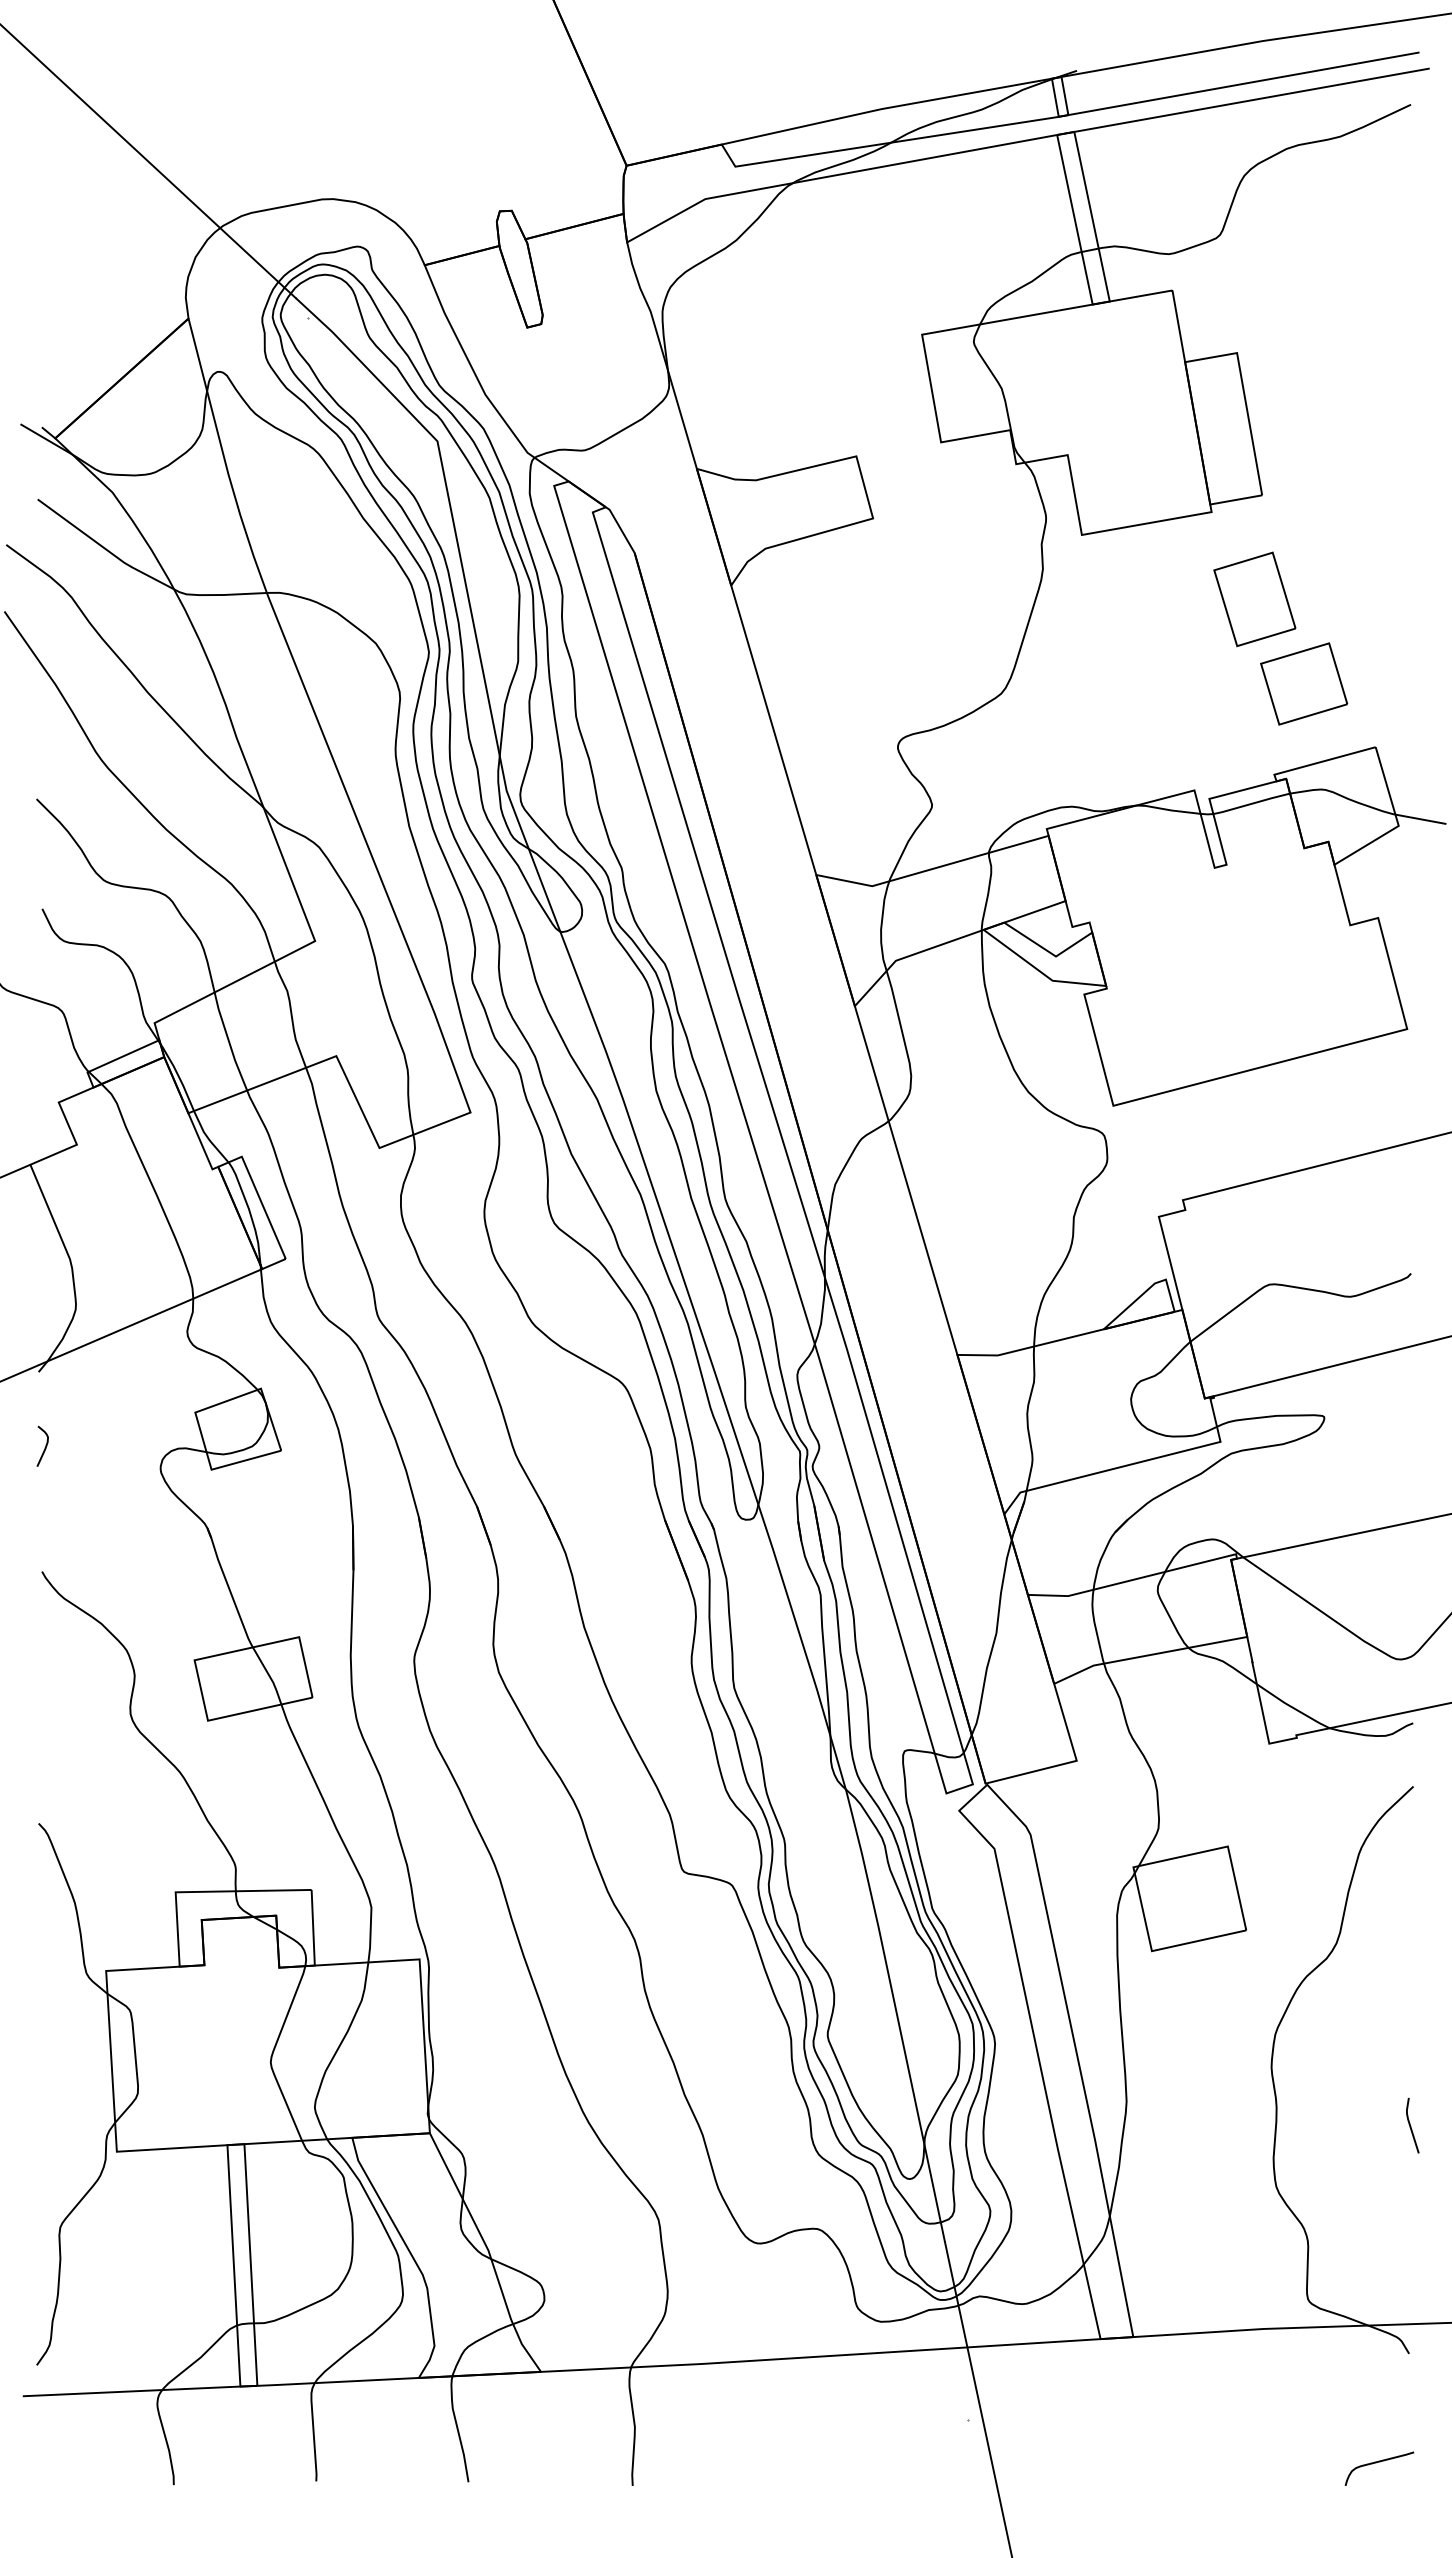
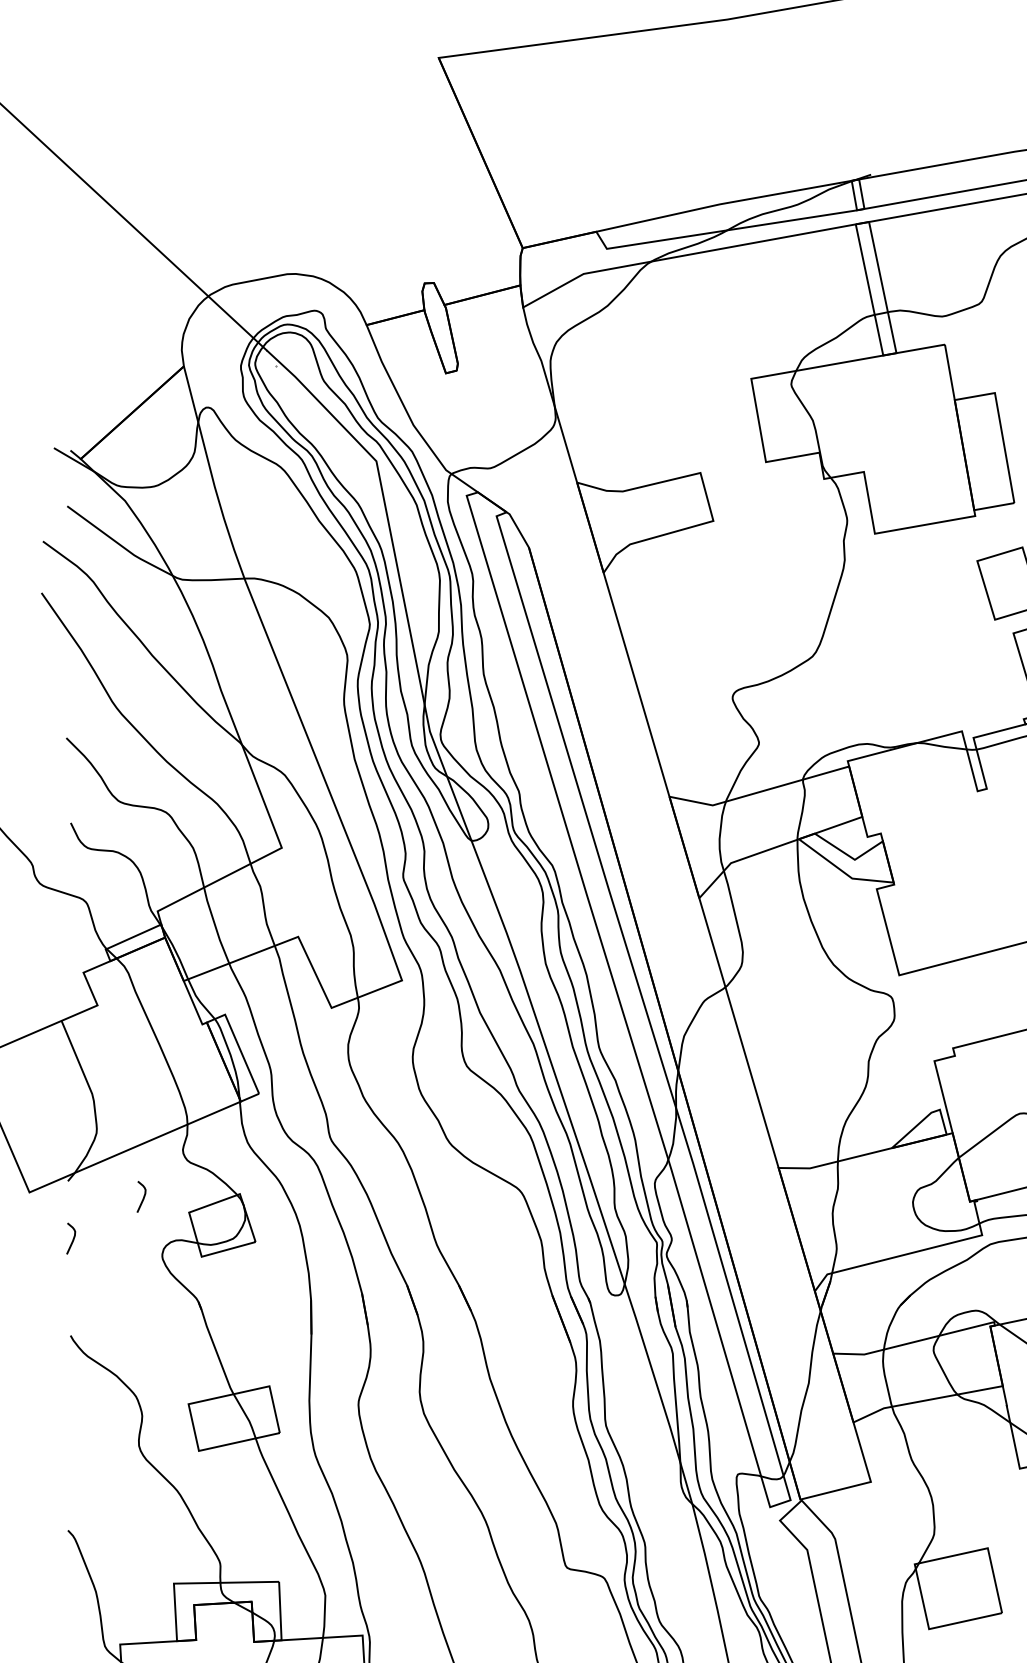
curve: (135, 1393) -> (142, 1197), added

